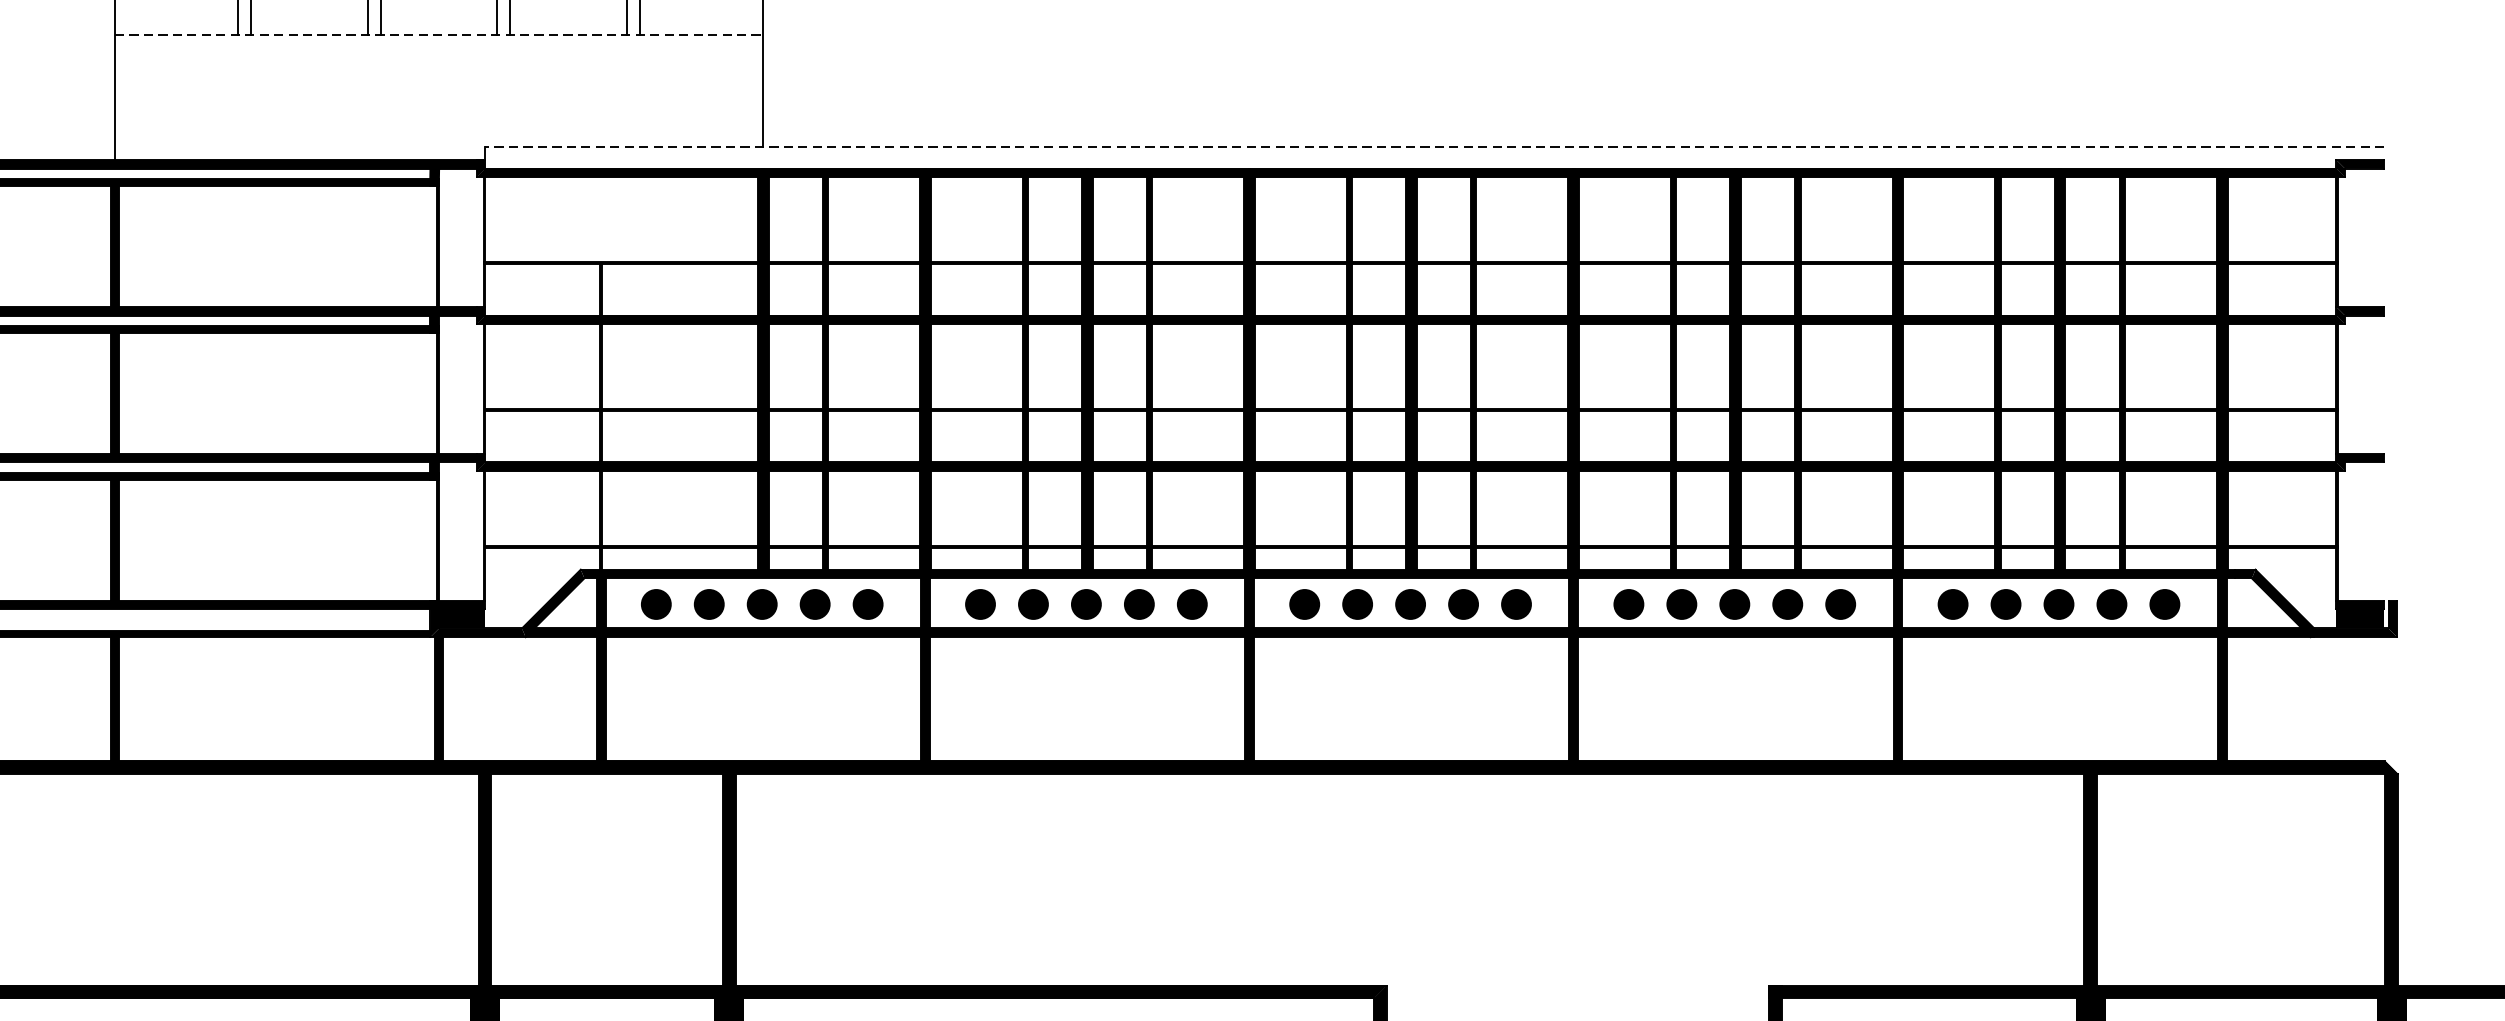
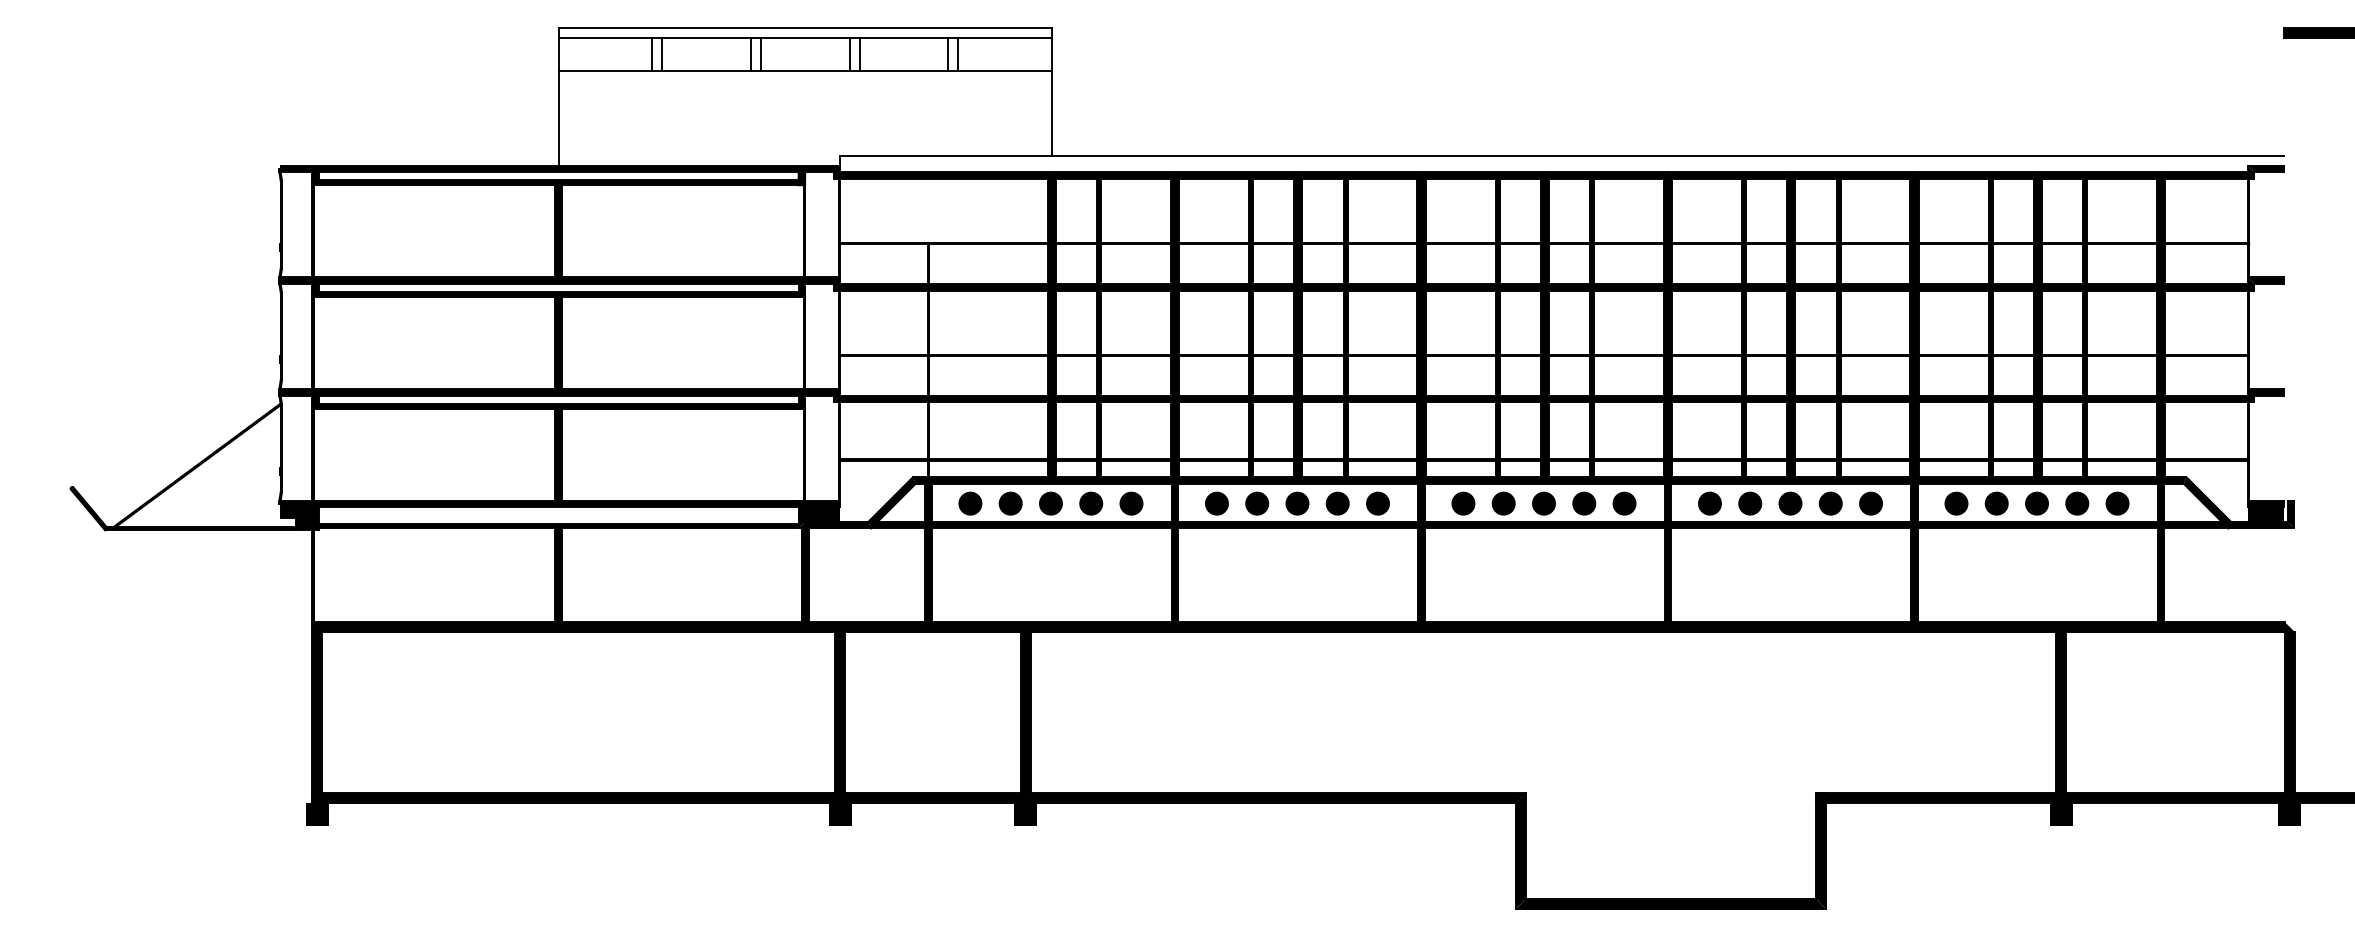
line: (439, 34) -> (805, 70), dashed -> solid
line: (1434, 146) -> (1562, 155), dashed -> solid

